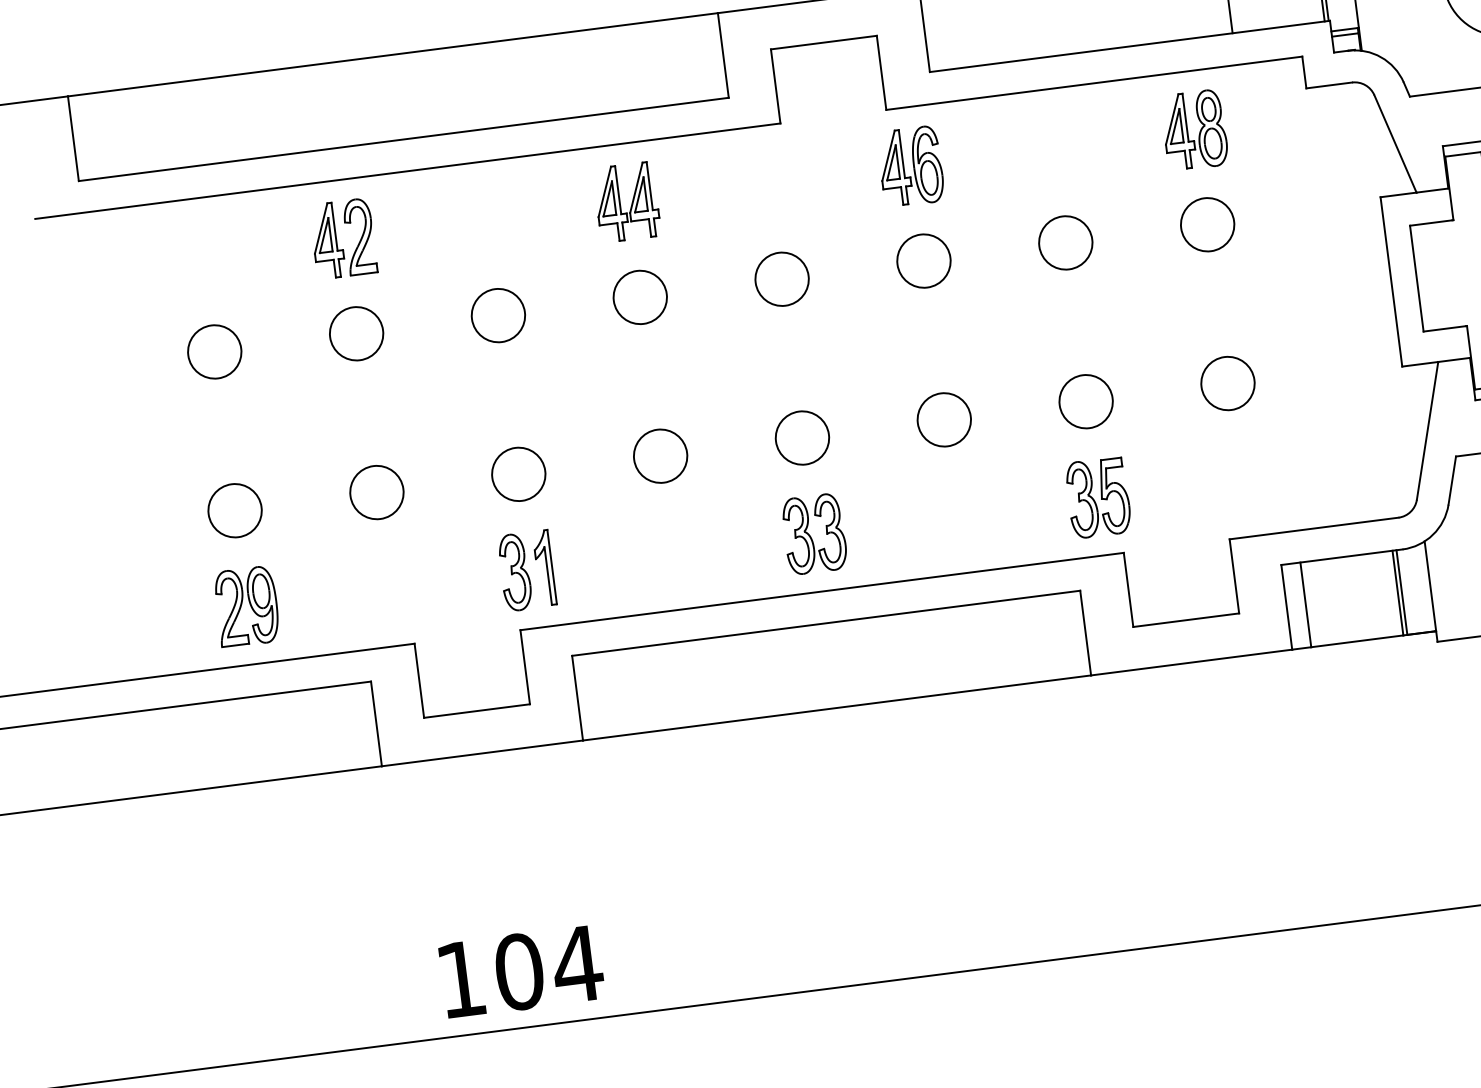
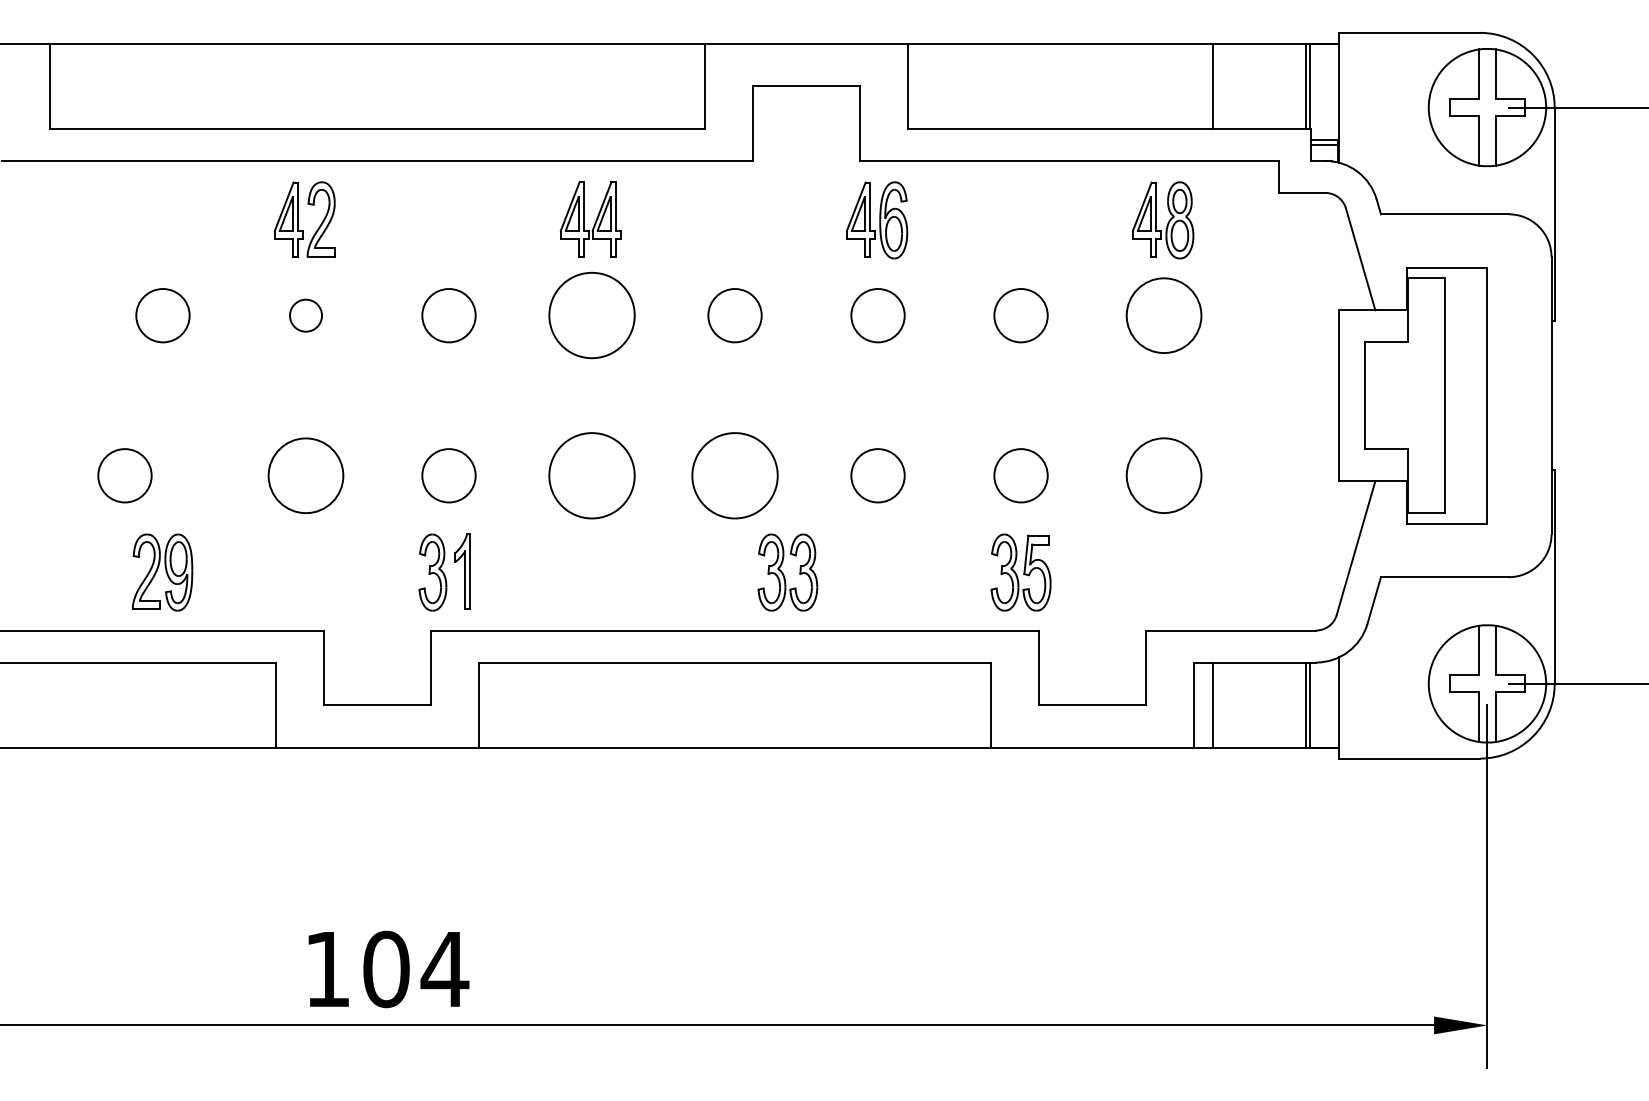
circle: (1207, 224) -> (1163, 315), size x1.4
circle: (639, 297) -> (591, 315), size x1.6
circle: (356, 333) -> (305, 315), size x0.6
circle: (1227, 383) -> (1163, 475), size x1.4
circle: (801, 437) -> (734, 475), size x1.6
circle: (660, 456) -> (591, 475), size x1.6
circle: (376, 492) -> (305, 475), size x1.4
circle: (234, 510) -> (124, 475), moved
part: (814, 534) -> (787, 572), moved

